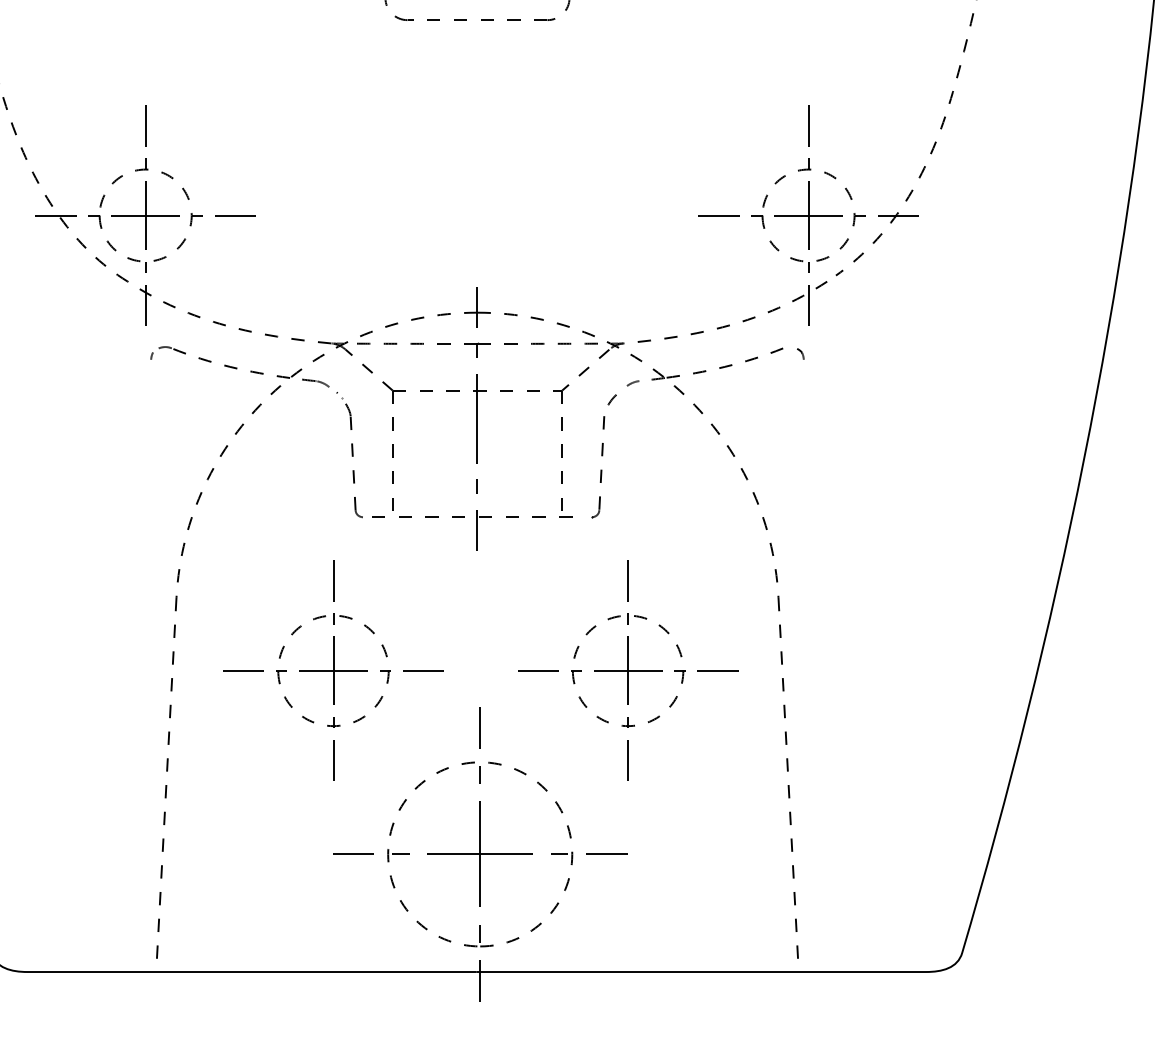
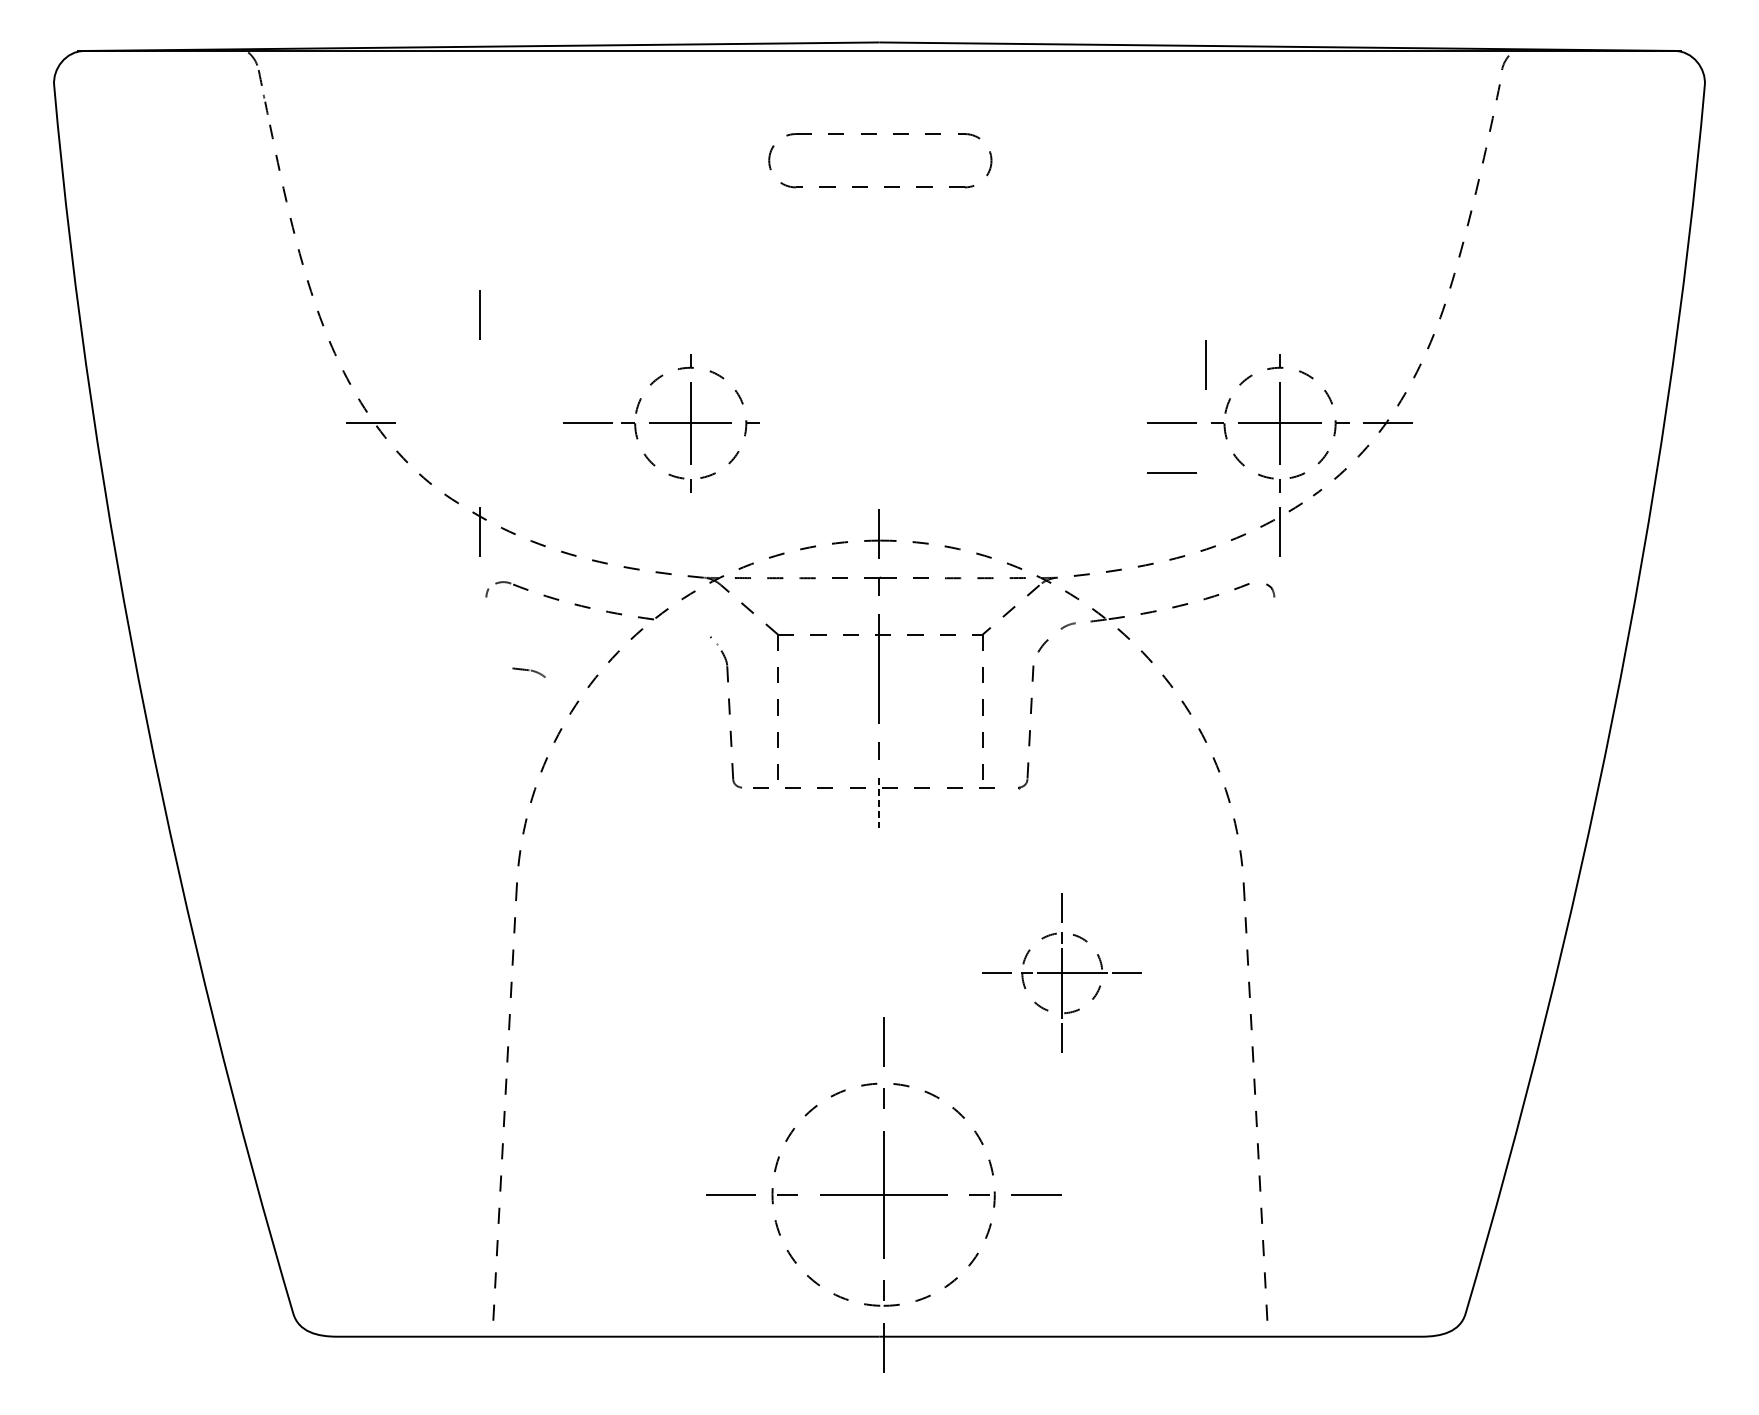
line: (808, 125) -> (1205, 364), moved
part: (145, 215) -> (690, 423), moved
line: (718, 256) -> (1171, 472), added
part: (315, 382) -> (528, 672), moved
line: (476, 530) -> (879, 803), solid -> dashed
part: (333, 671) -> (706, 973), removed
part: (628, 671) -> (1062, 973), size x0.6

